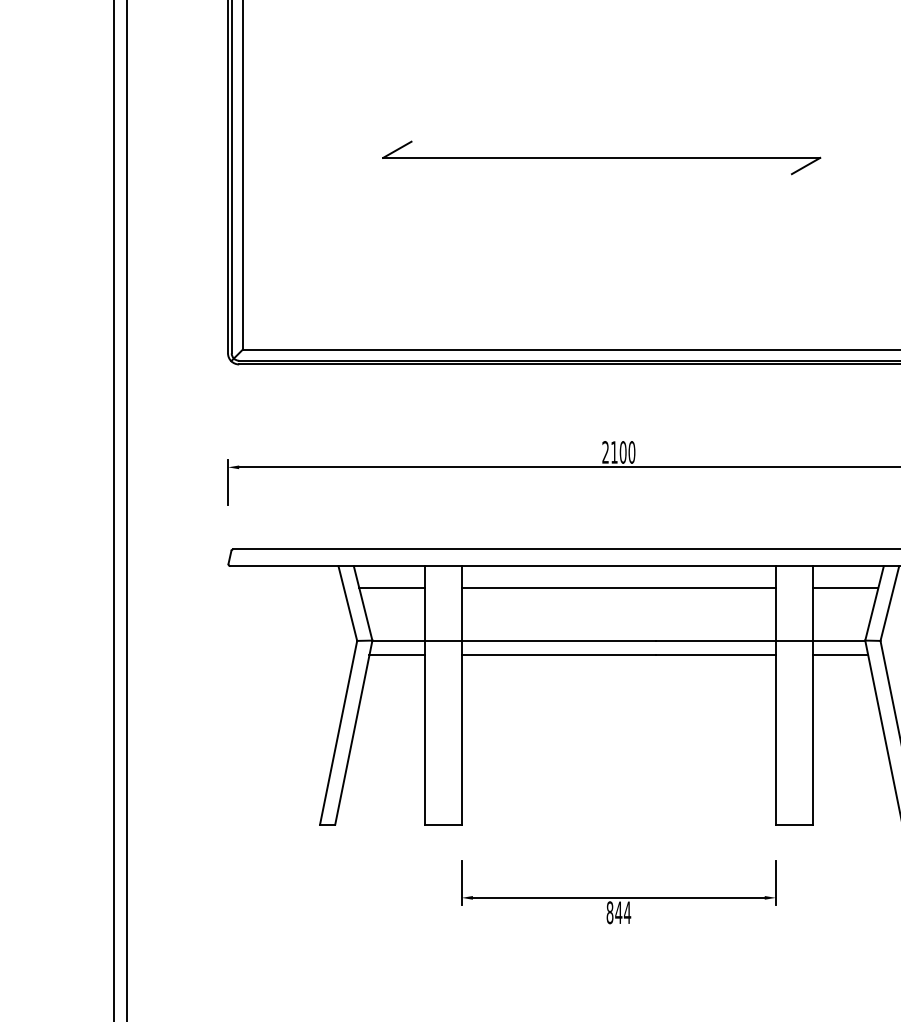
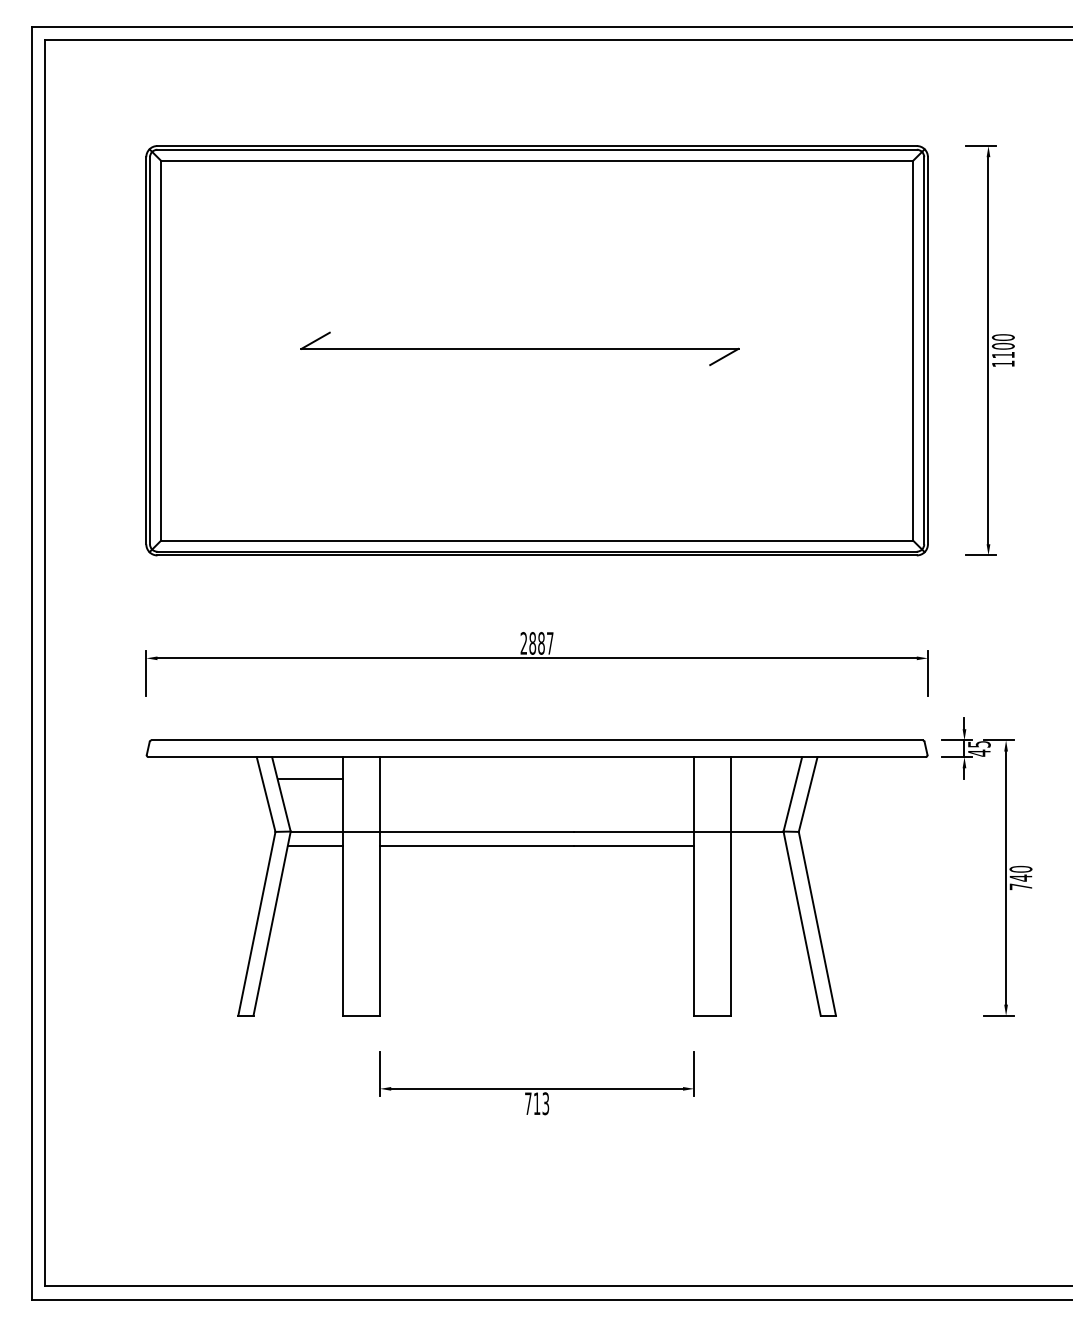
text: (623, 452) -> (541, 643), 2100 -> 2887
line: (619, 588) -> (537, 779), removed
line: (845, 588) -> (763, 779), removed
line: (840, 655) -> (758, 846), removed
text: (619, 912) -> (537, 1103), 844 -> 713

